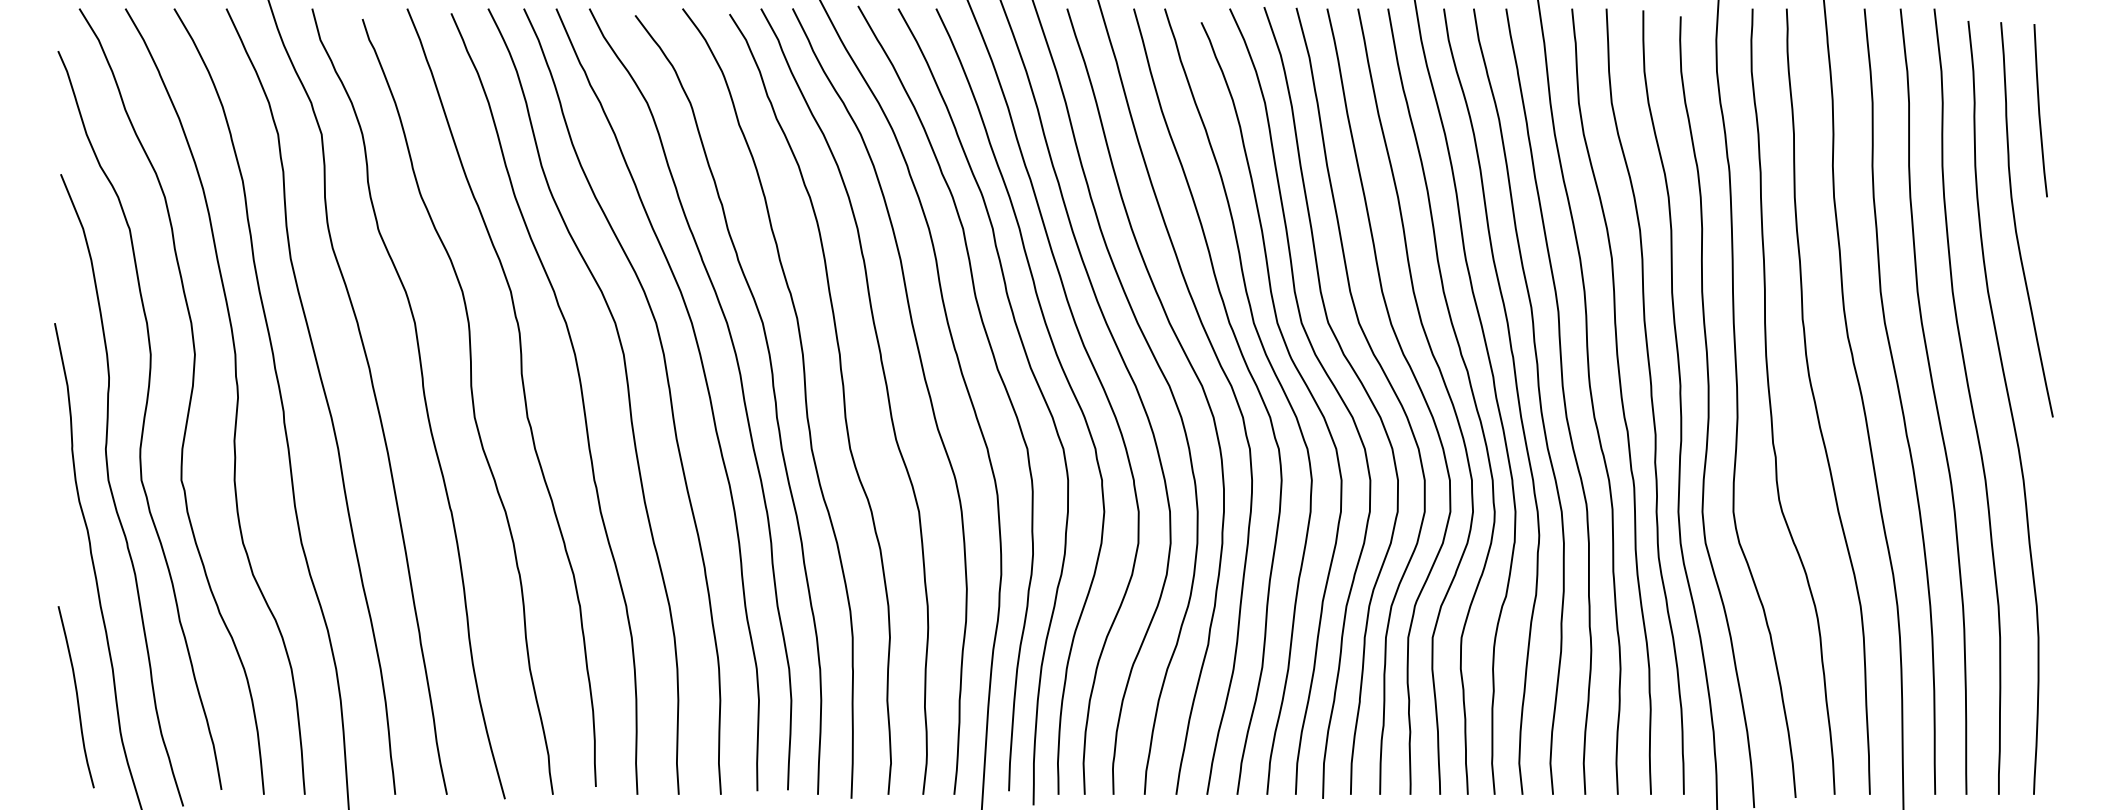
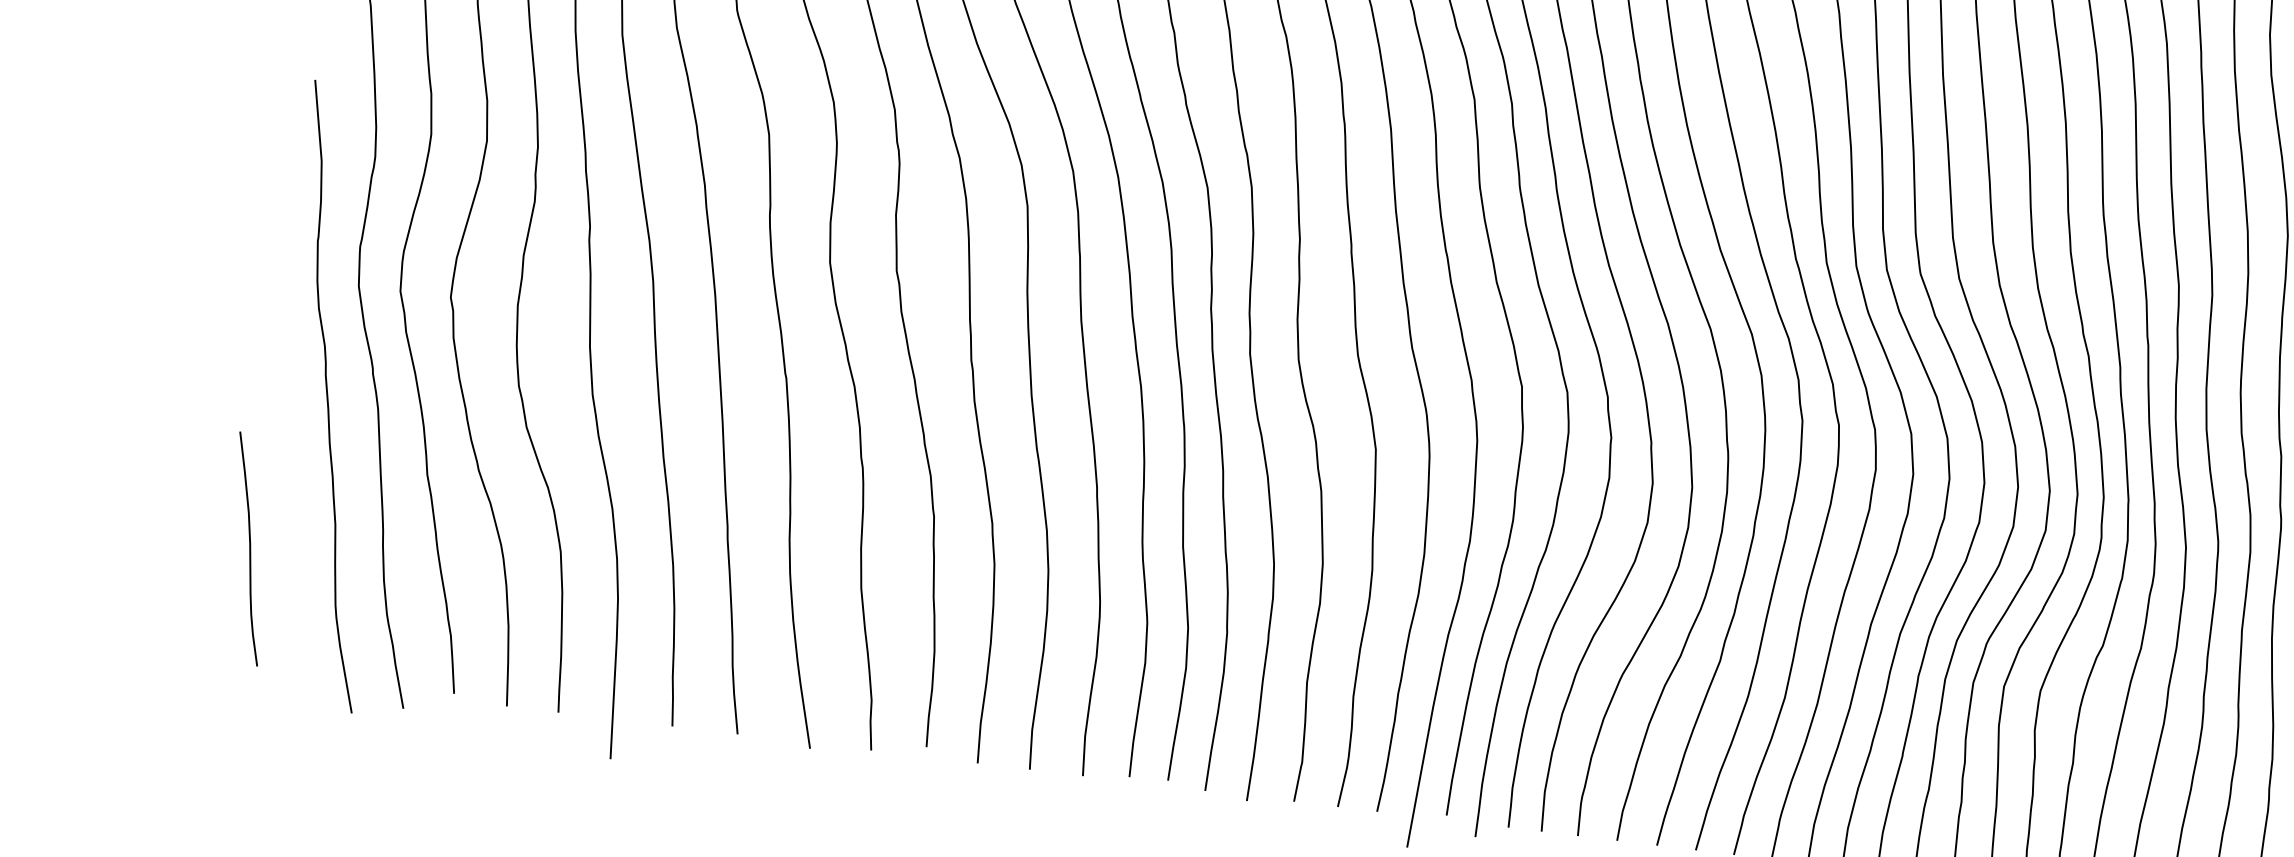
curve: (76, 697) -> (248, 549), moved

